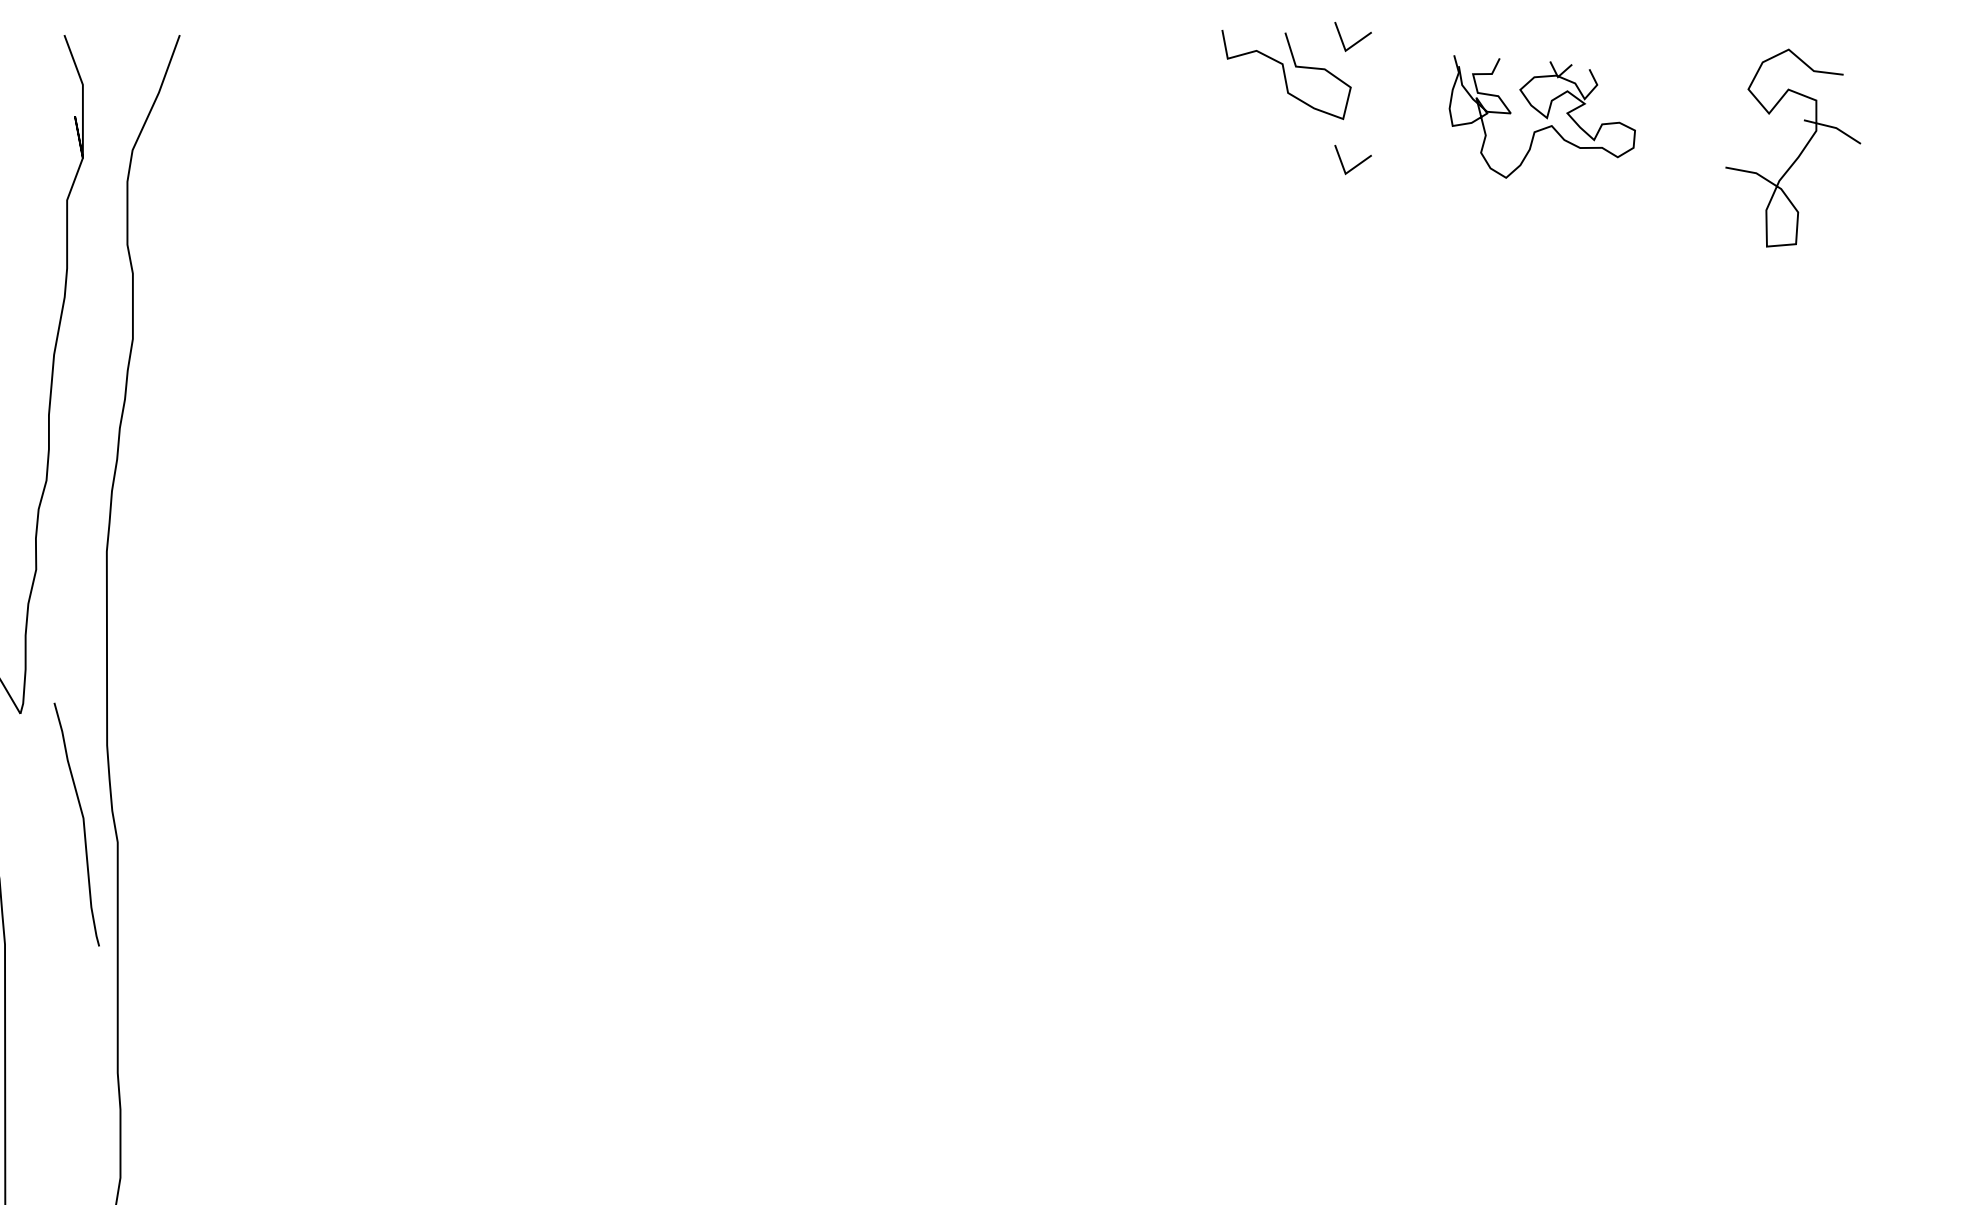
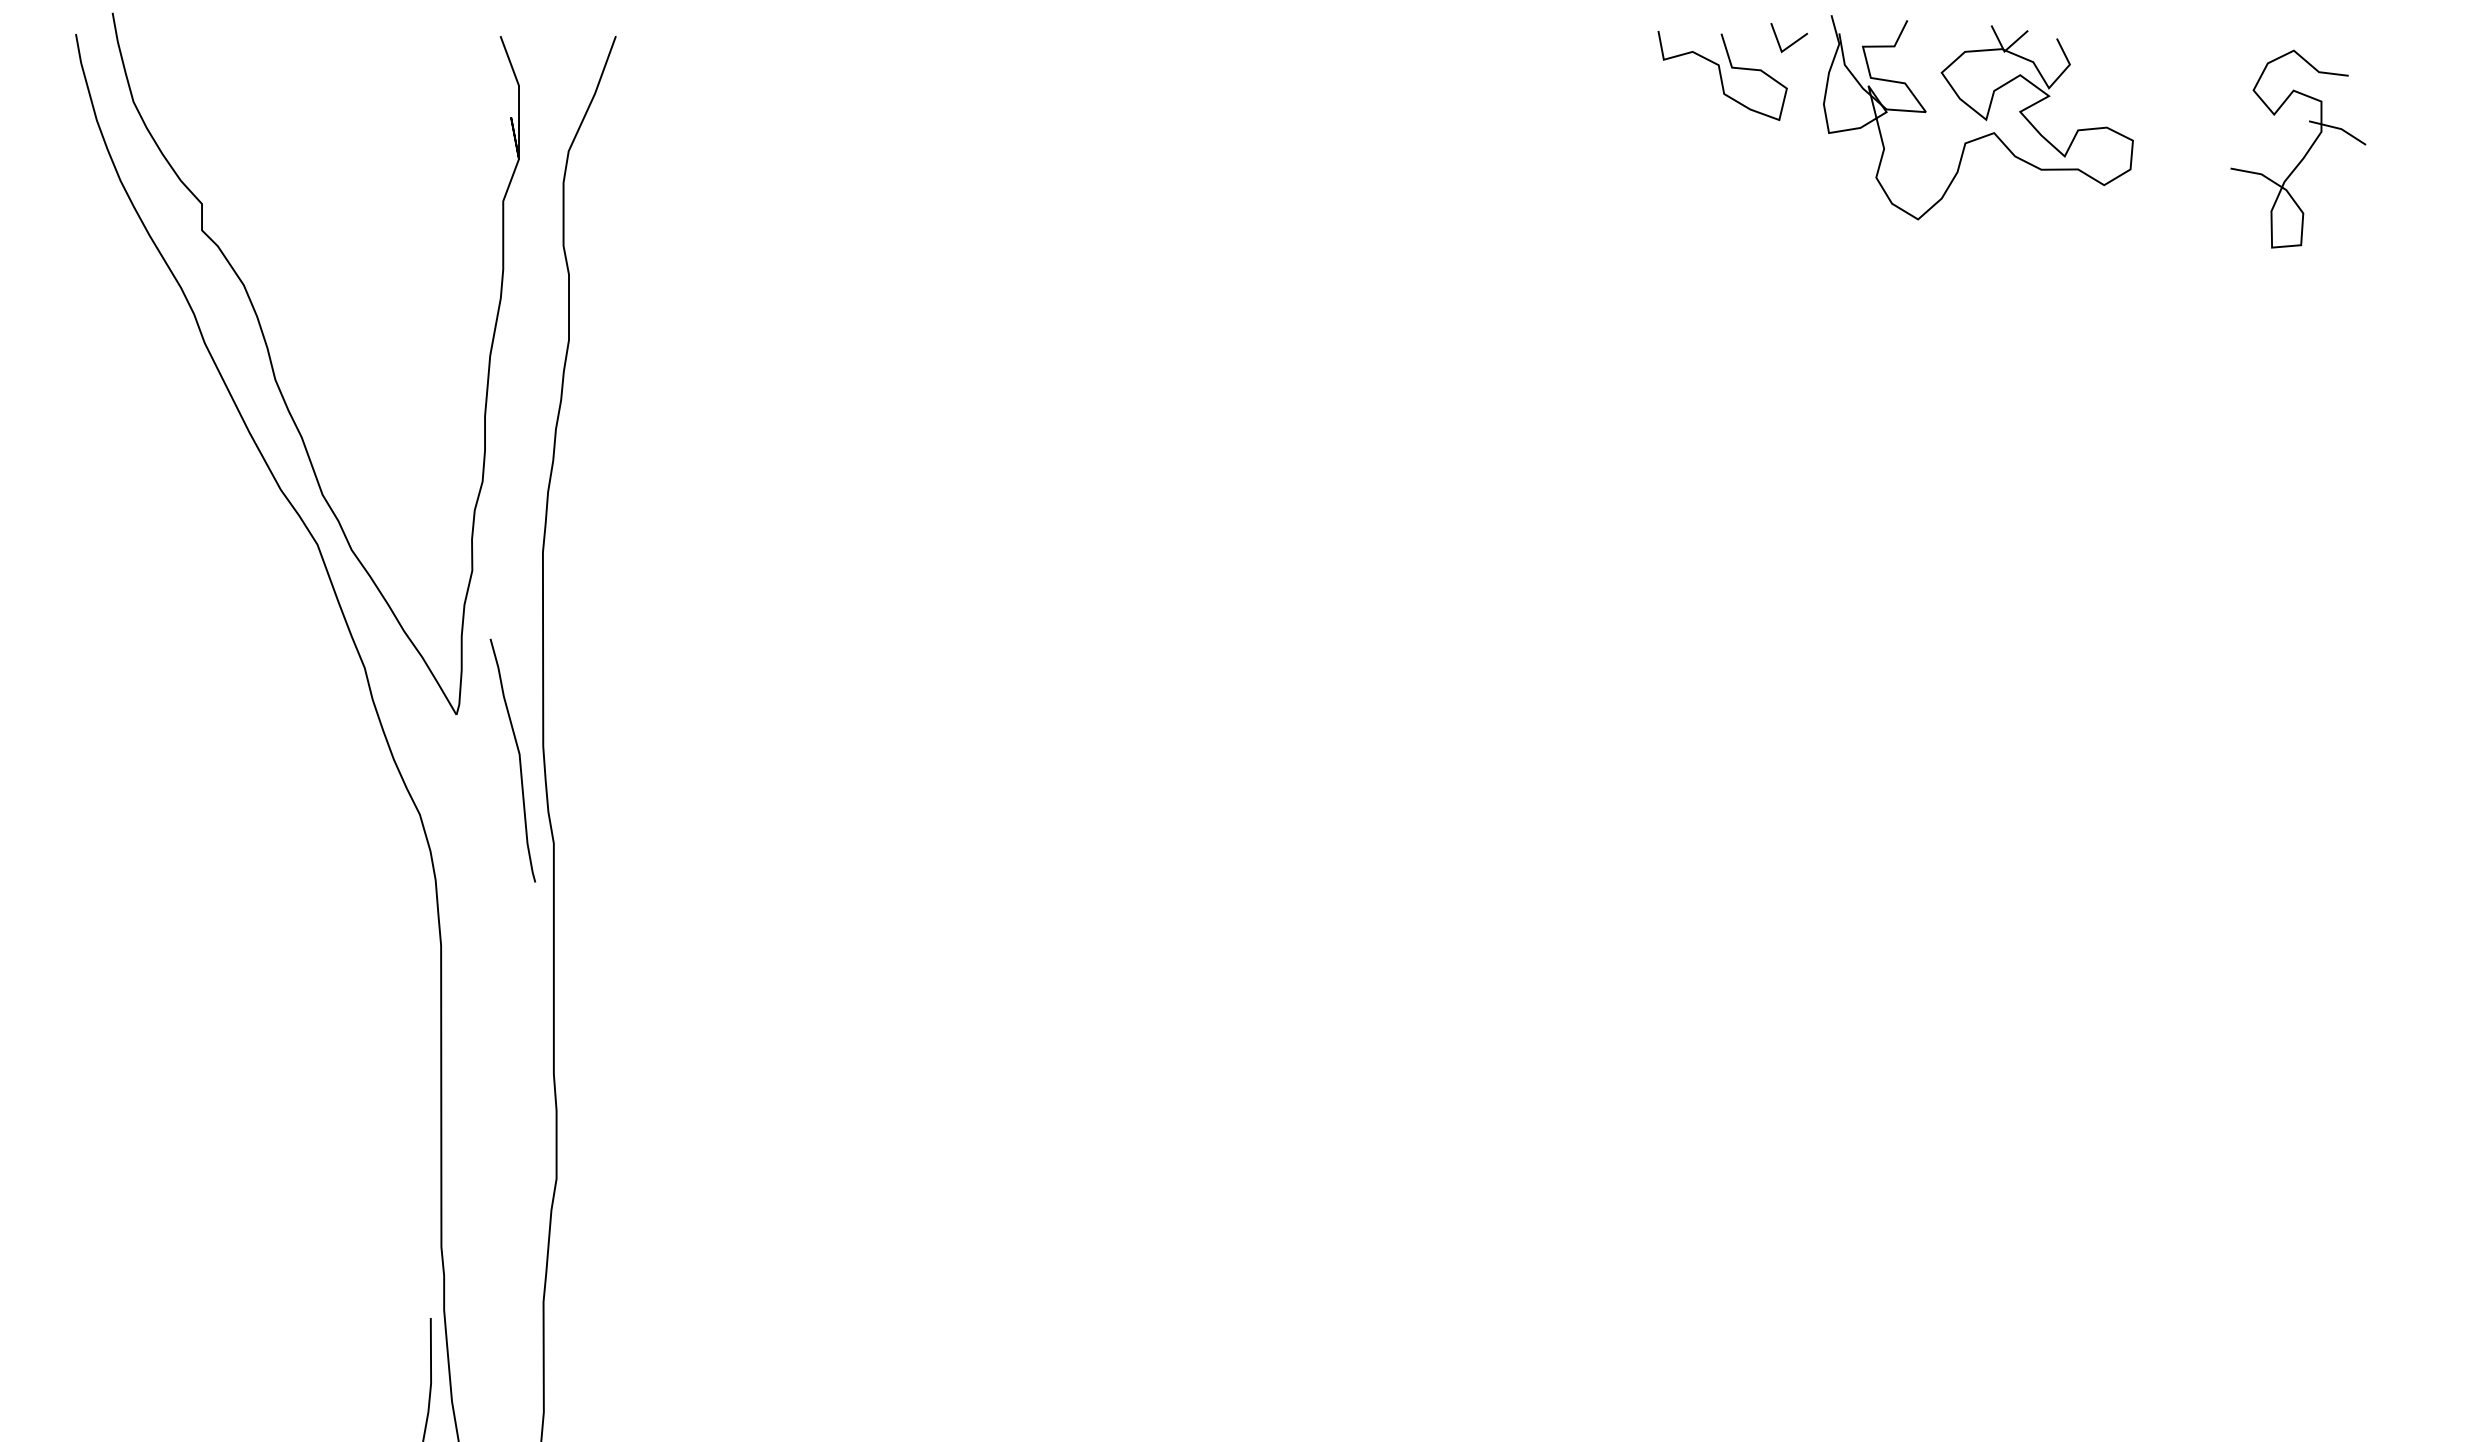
part: (1542, 116) -> (1978, 117), size x1.67
part: (1800, 152) -> (2305, 153), moved
line: (1355, 165) -> (1791, 166), removed
curve: (83, 824) -> (519, 760), moved

